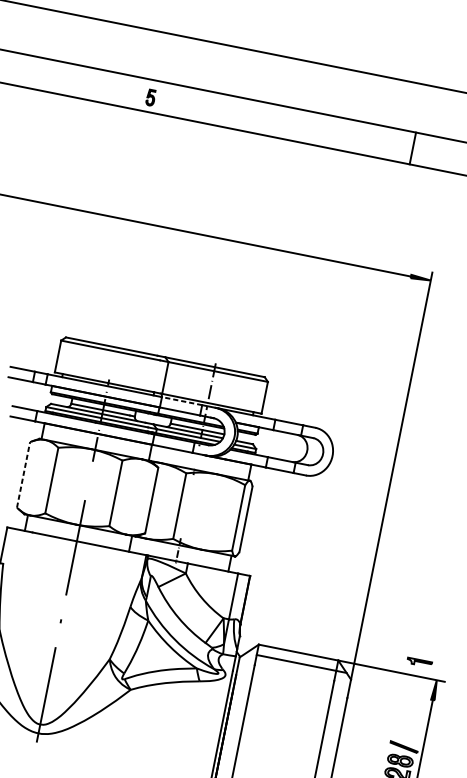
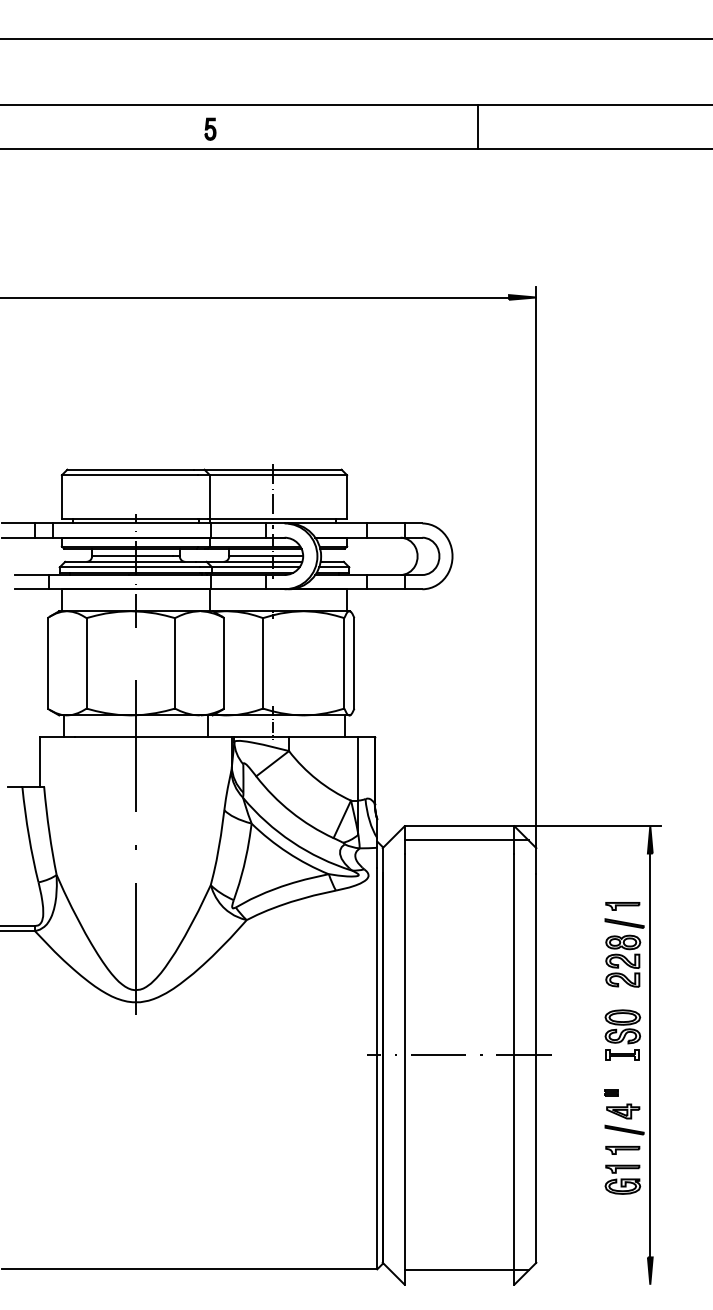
part: (150, 97) -> (210, 128), moved
line: (182, 401) -> (238, 523), dashed -> solid
line: (23, 474) -> (47, 662), dashed -> solid
part: (419, 662) -> (622, 906), moved

